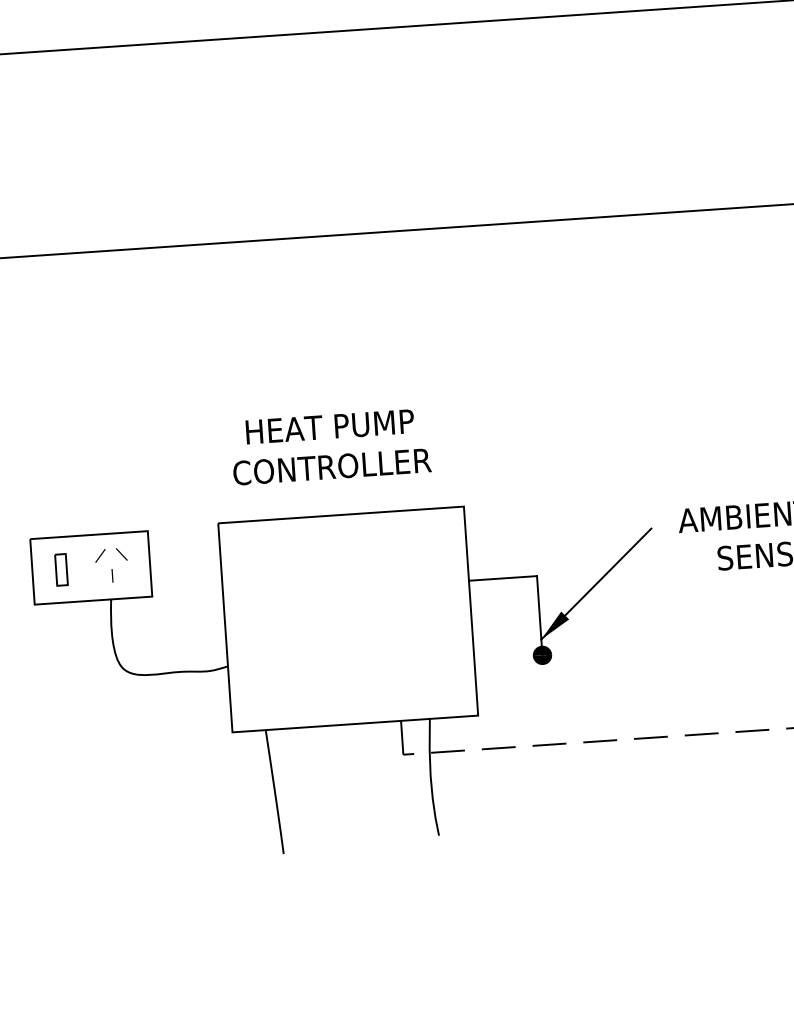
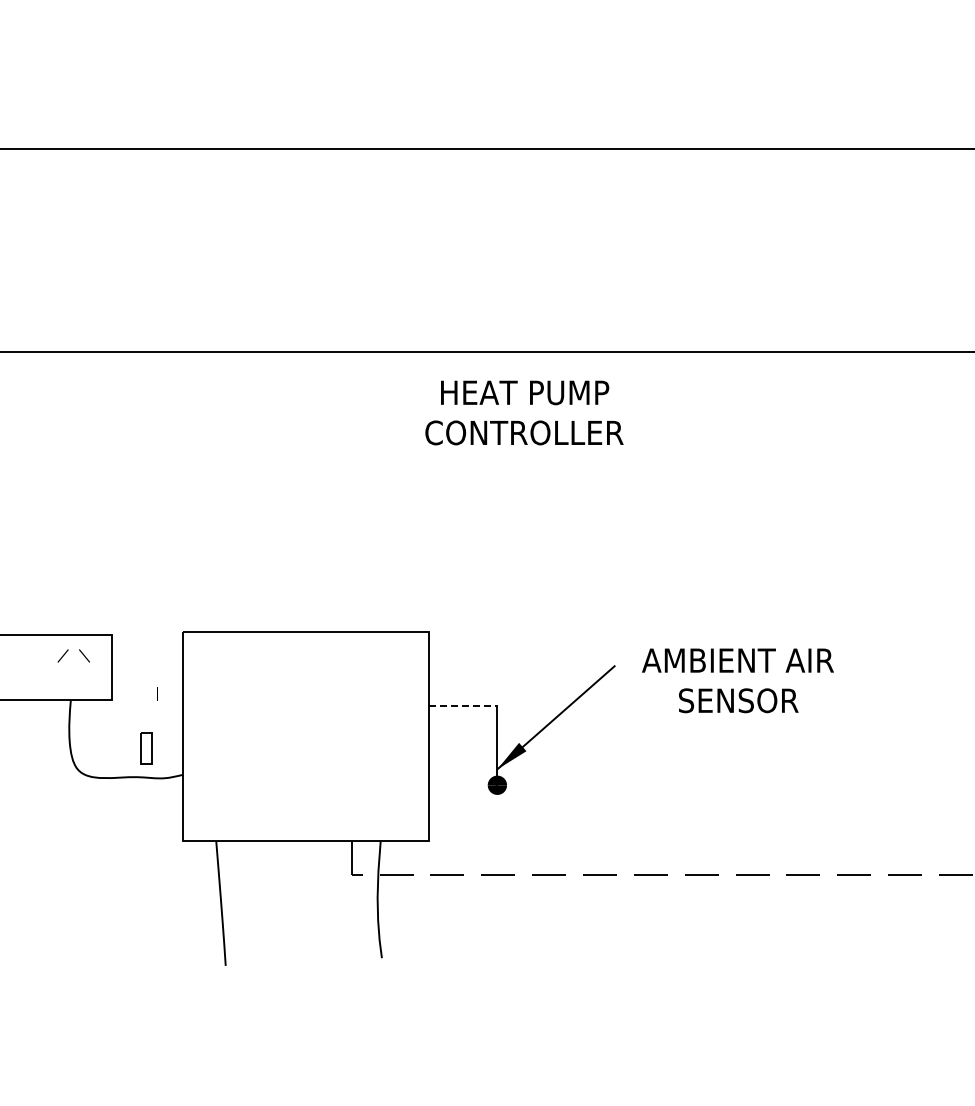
text: (330, 446) -> (524, 412), moved
part: (61, 570) -> (146, 748), moved
line: (112, 575) -> (157, 693), moved
line: (503, 578) -> (463, 705), solid -> dashed

